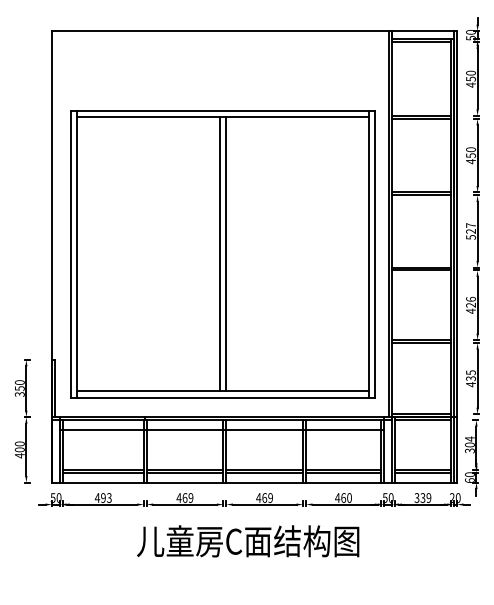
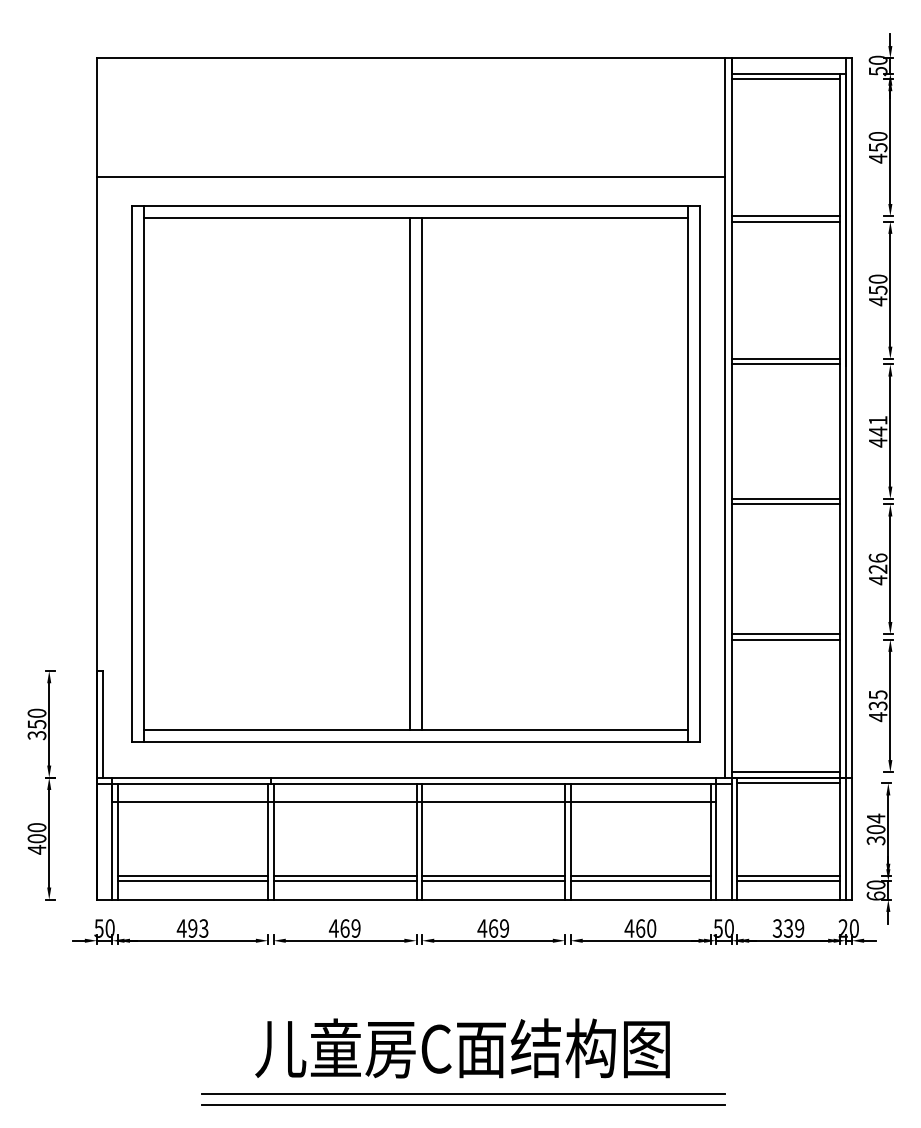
line: (220, 94) -> (411, 176), added
text: (471, 231) -> (879, 431), 527 -> 441
text: (248, 541) -> (463, 1048), moved
line: (248, 586) -> (463, 1093), added
line: (248, 592) -> (463, 1104), added

